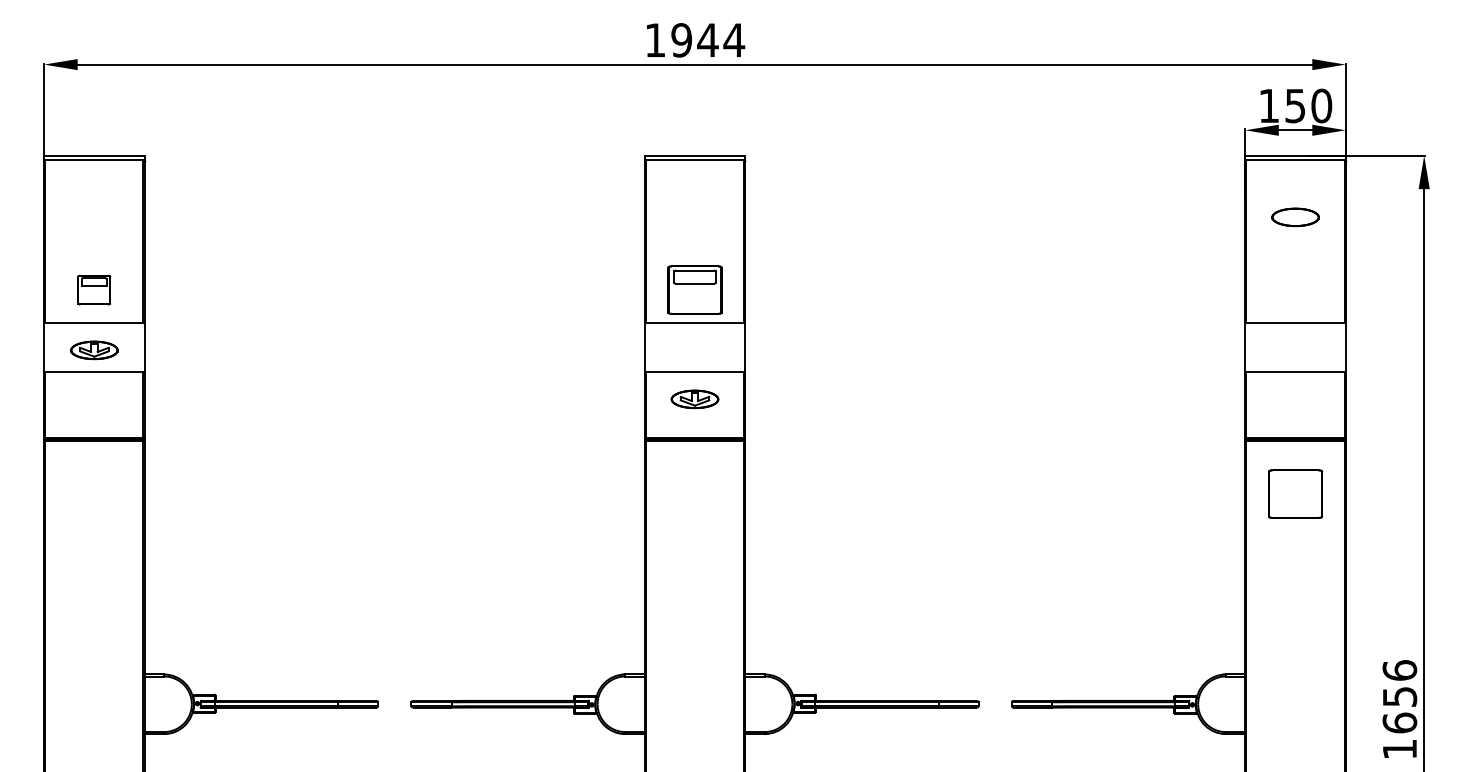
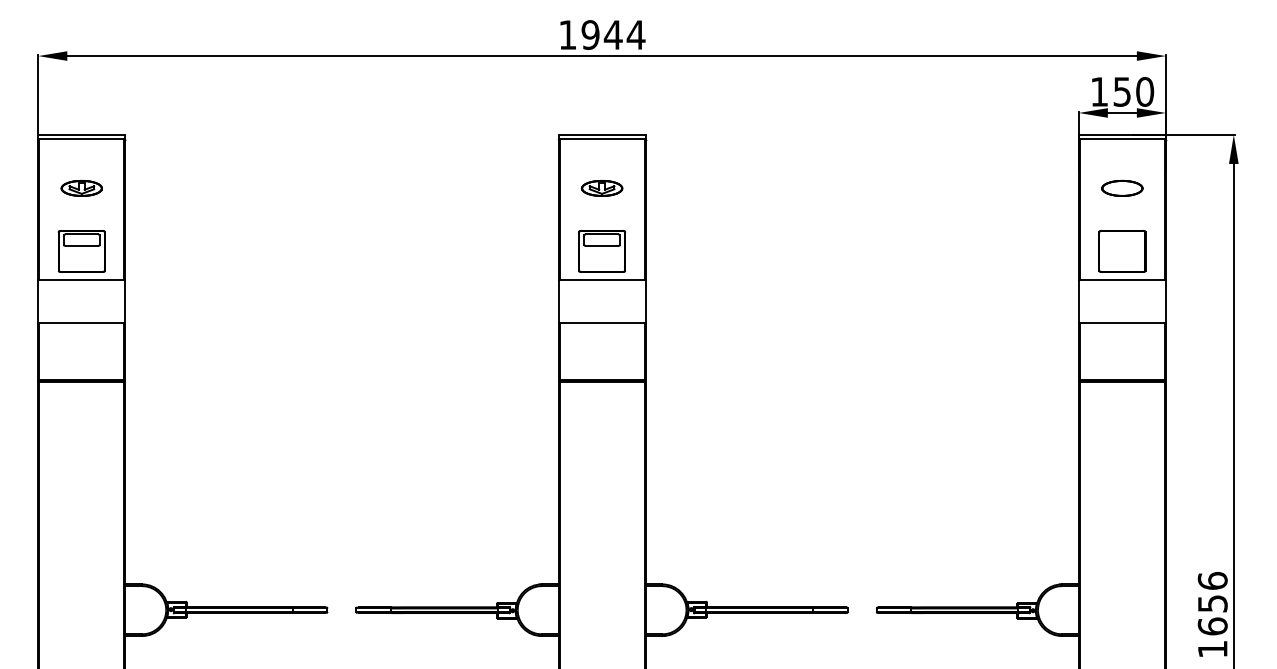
part: (93, 289) -> (81, 250), size x1.67
part: (94, 350) -> (81, 188), moved
part: (694, 399) -> (601, 188), moved
part: (1295, 493) -> (1122, 250), moved

